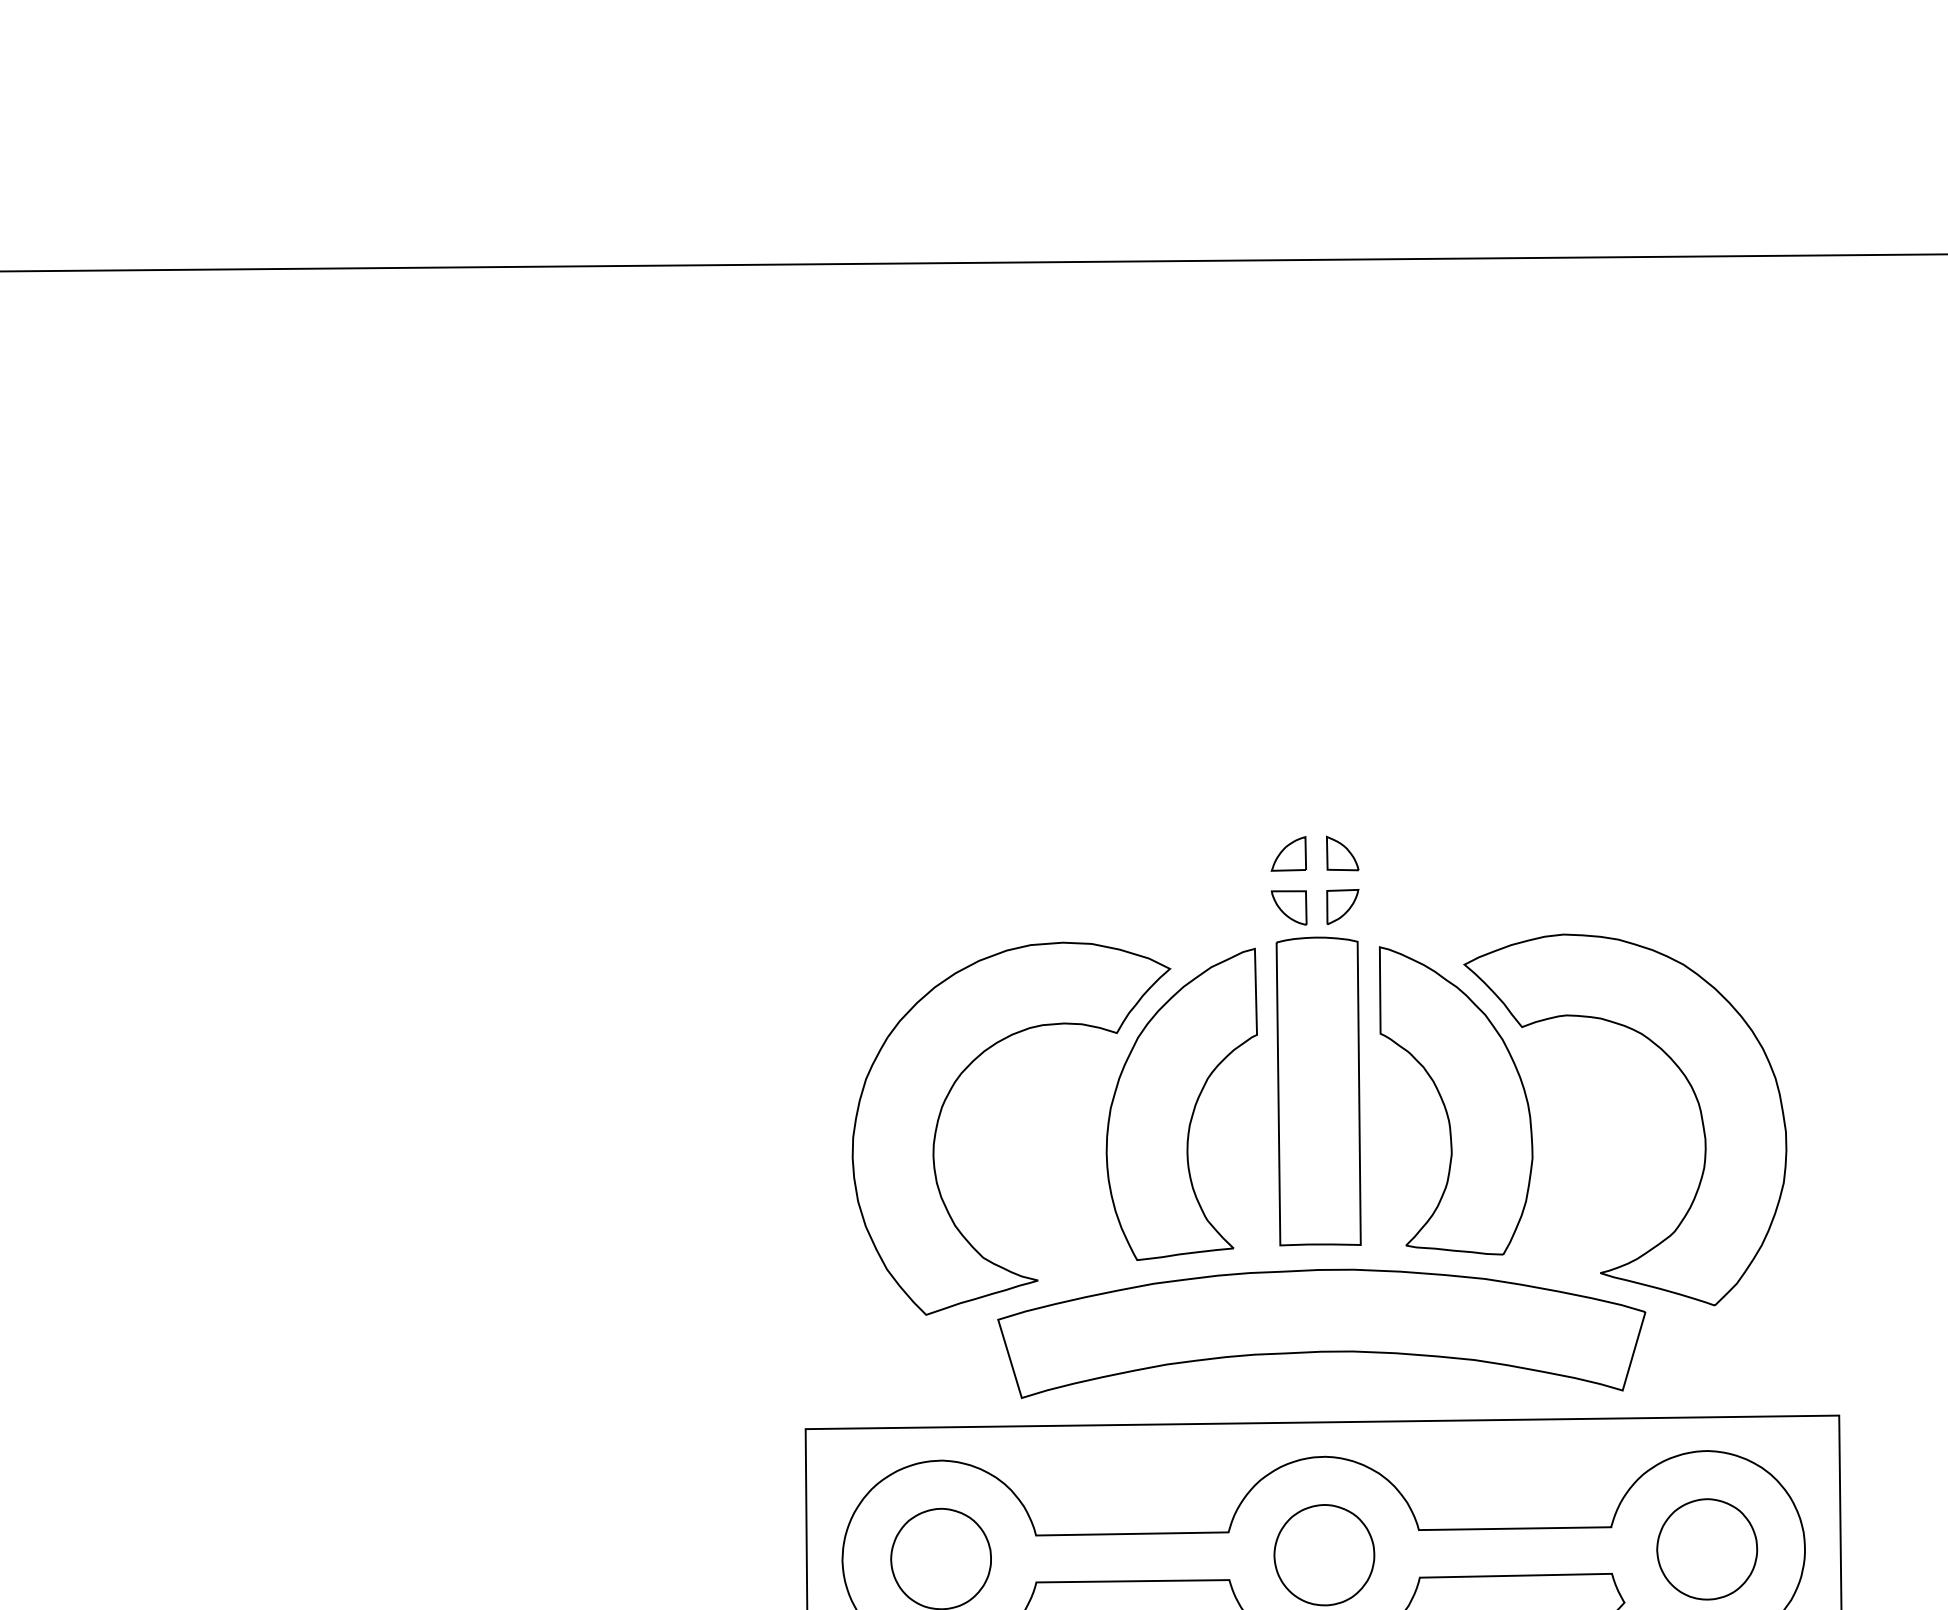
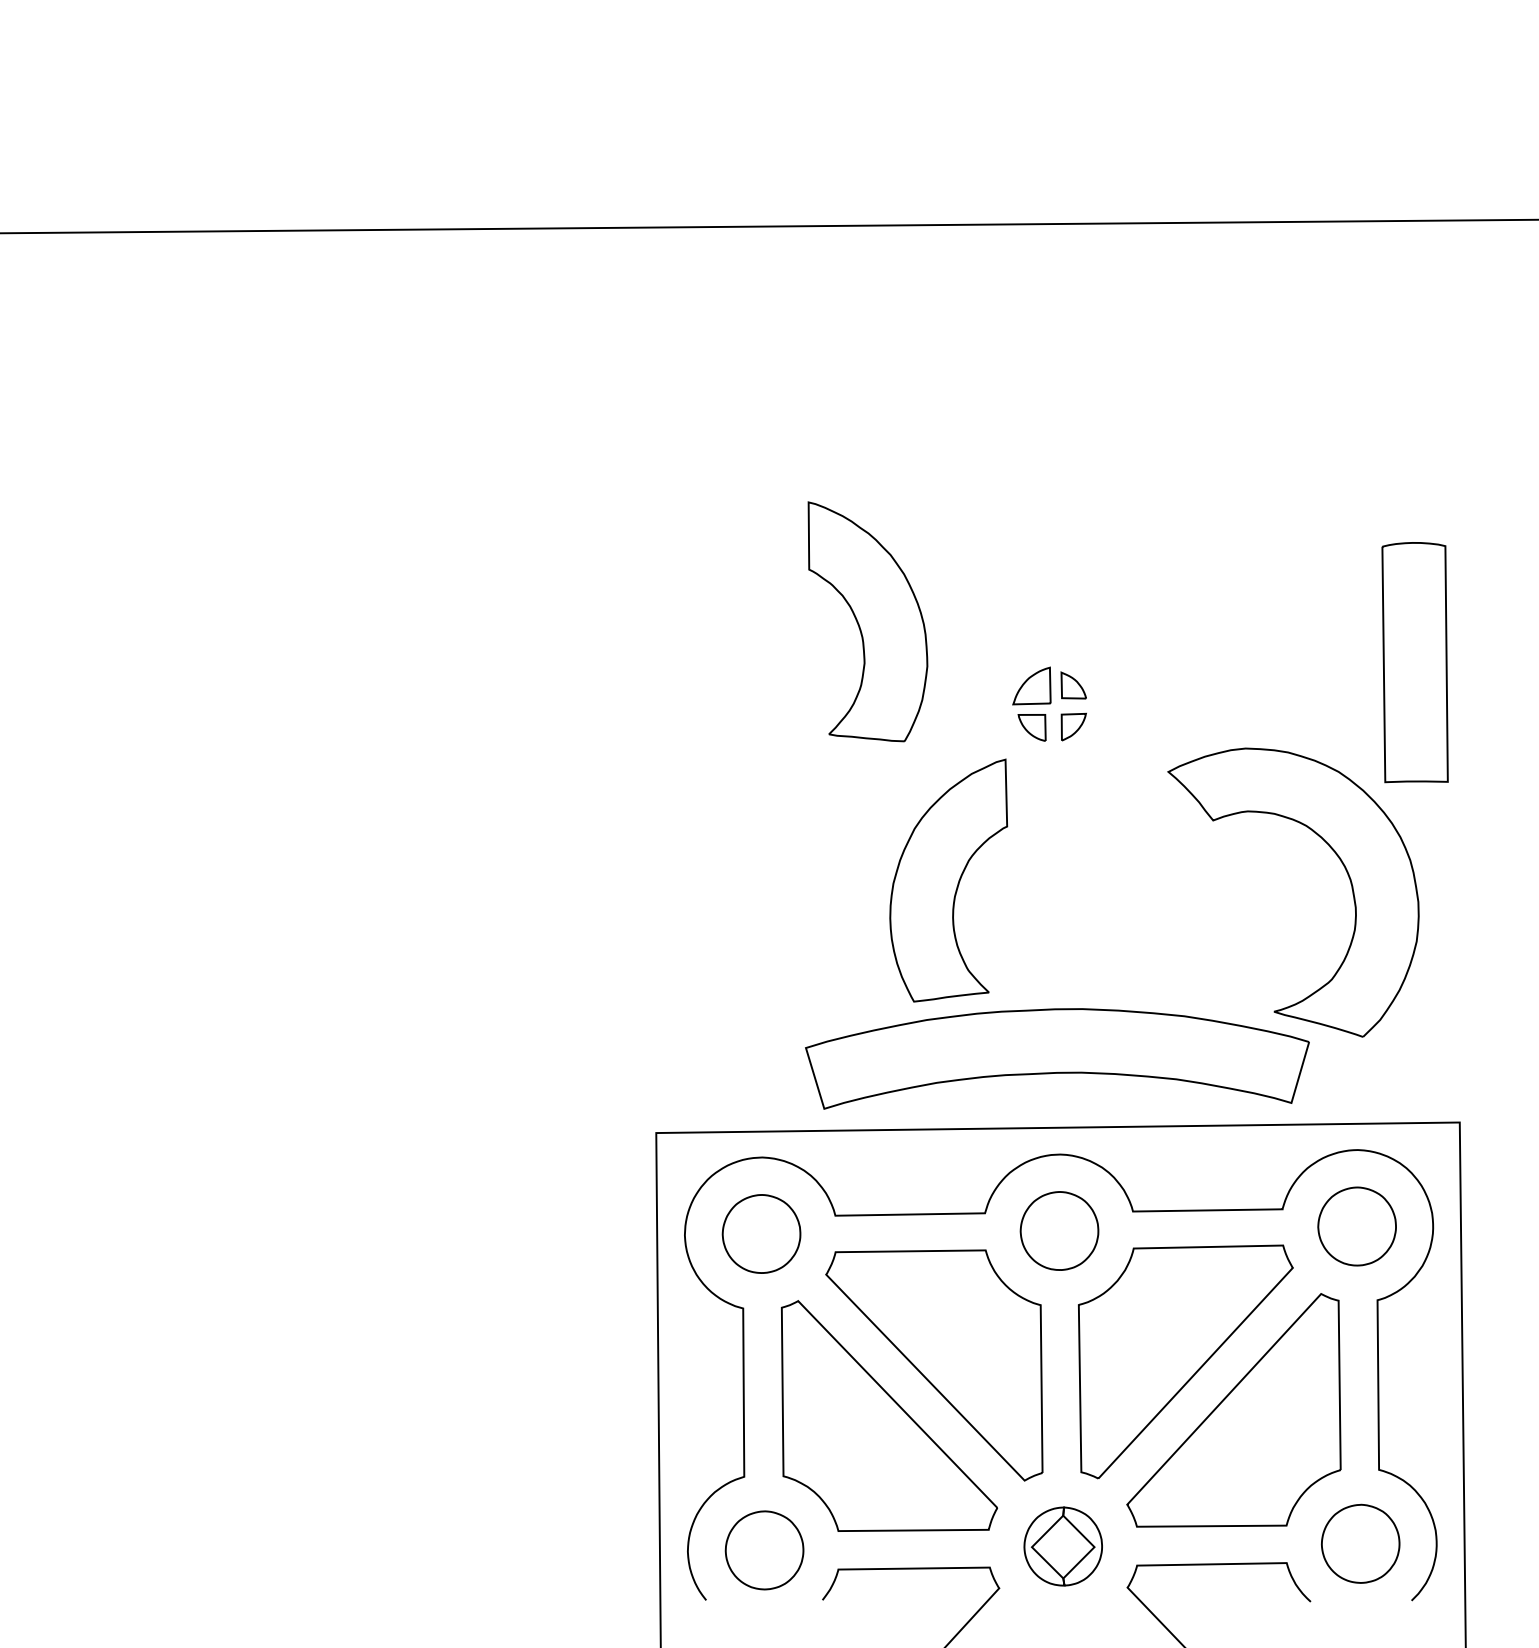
part: (1288, 853) -> (1031, 685), size x1.4
part: (1317, 1091) -> (1414, 662), moved
part: (948, 1096) -> (767, 874), removed
part: (1455, 1100) -> (867, 621), moved

